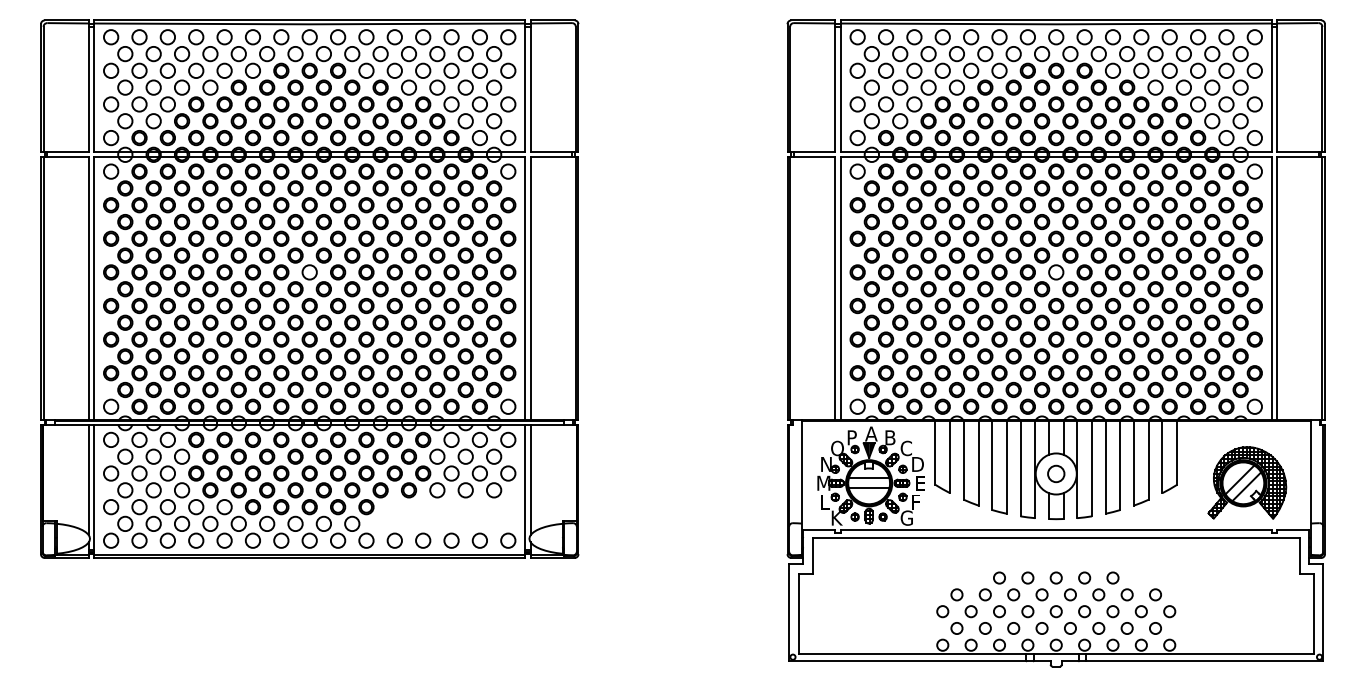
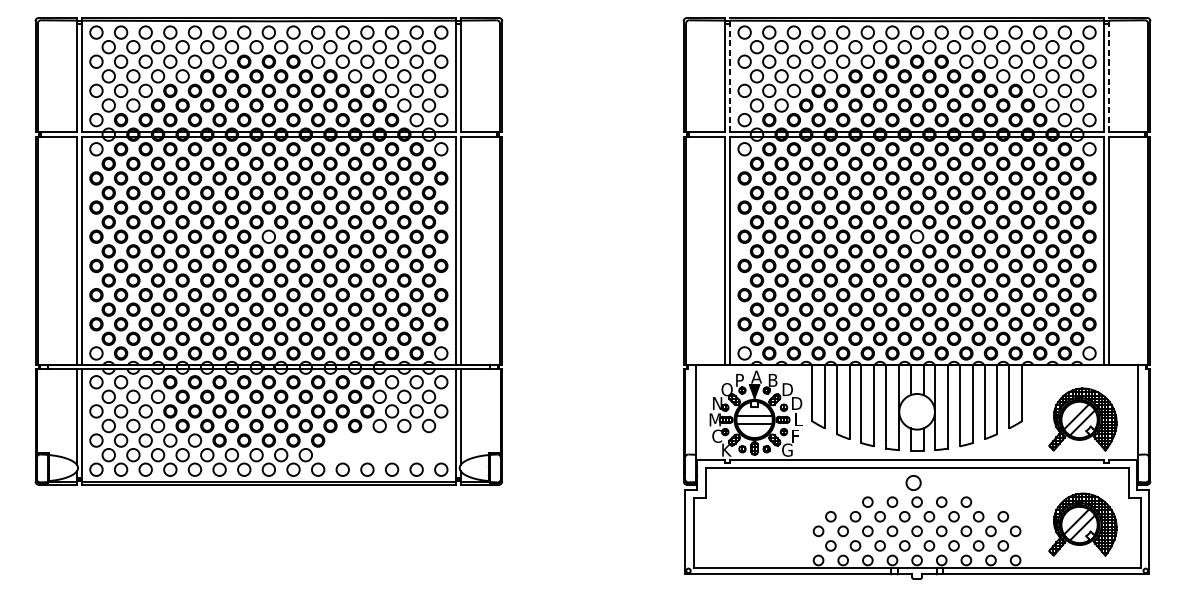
line: (840, 86) -> (729, 75), solid -> dashed
line: (1277, 86) -> (1109, 75), solid -> dashed
text: (906, 448) -> (787, 389), C -> D
circle: (1056, 473) -> (913, 482), moved
text: (921, 479) -> (800, 416), E -> L
text: (825, 501) -> (716, 435), L -> C
part: (1247, 603) -> (1083, 524), added

